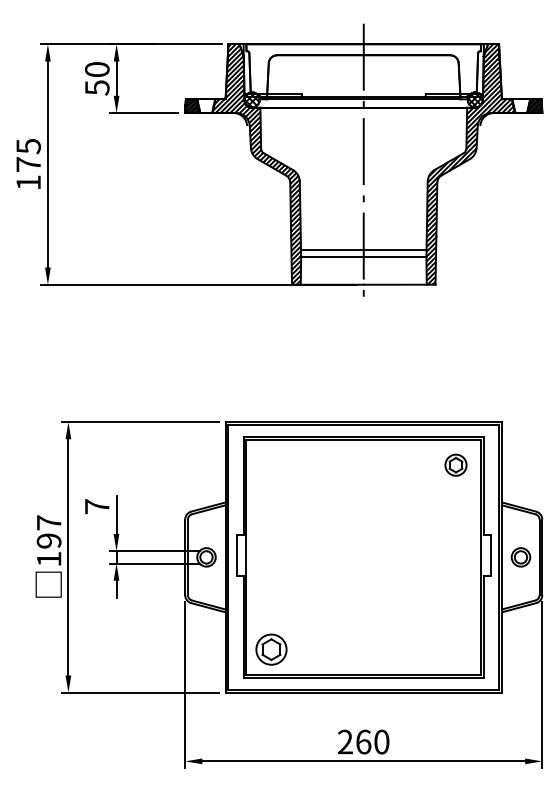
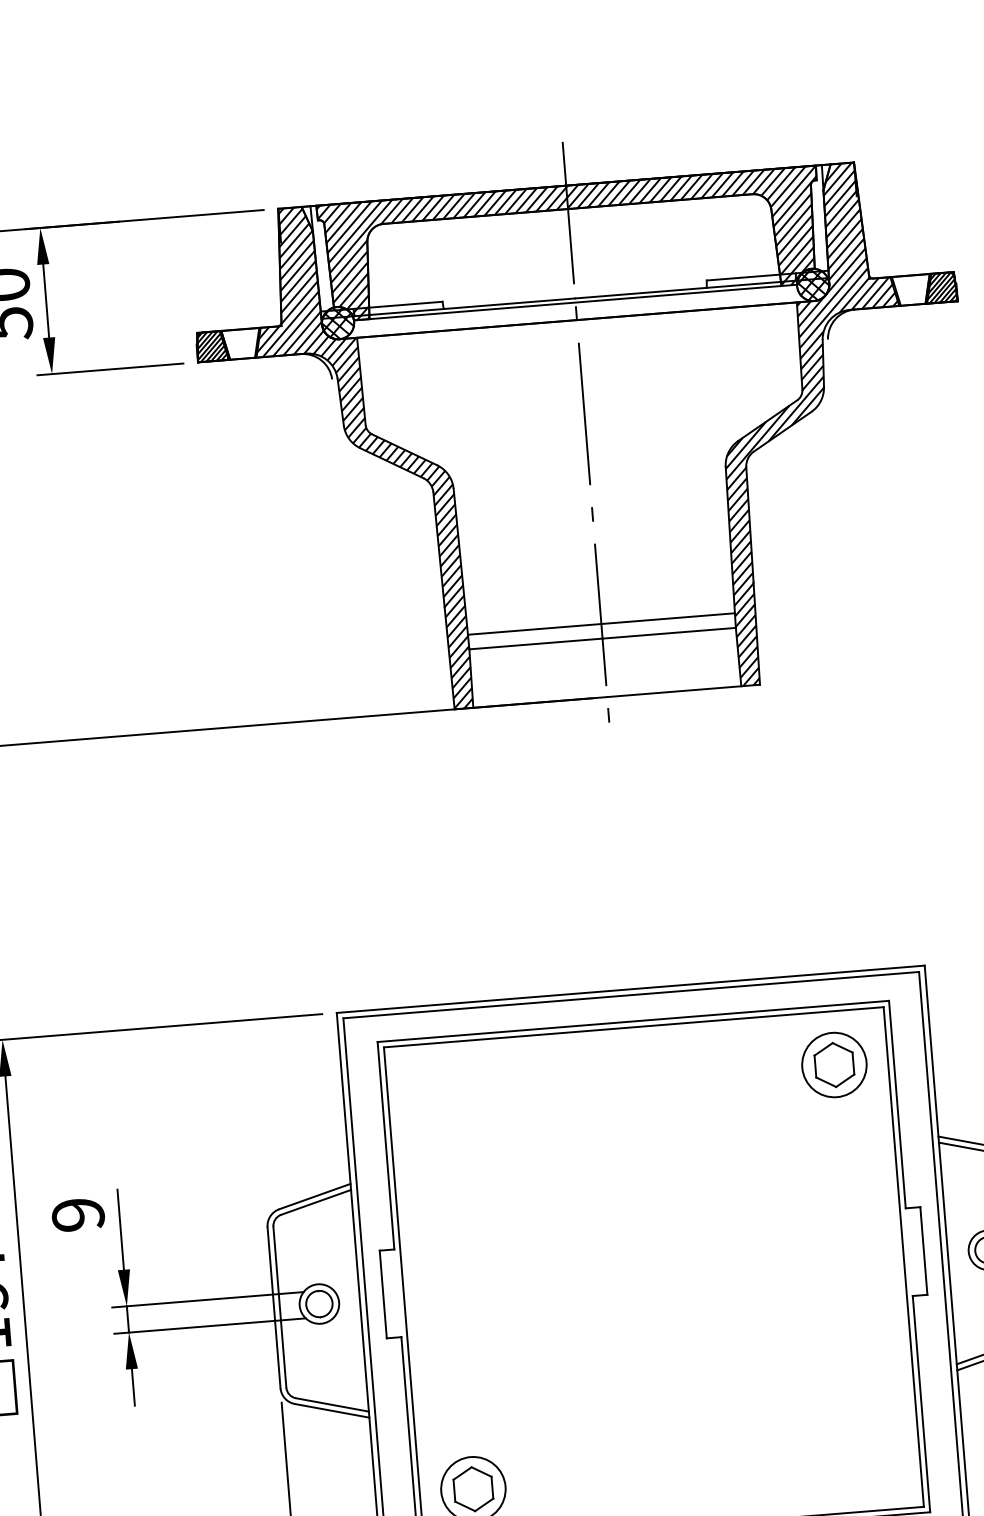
hatch: (363, 71) -> (570, 243), added
part: (455, 465) -> (833, 1065), size x1.43
text: (96, 506) -> (76, 1214), 7 -> 9

